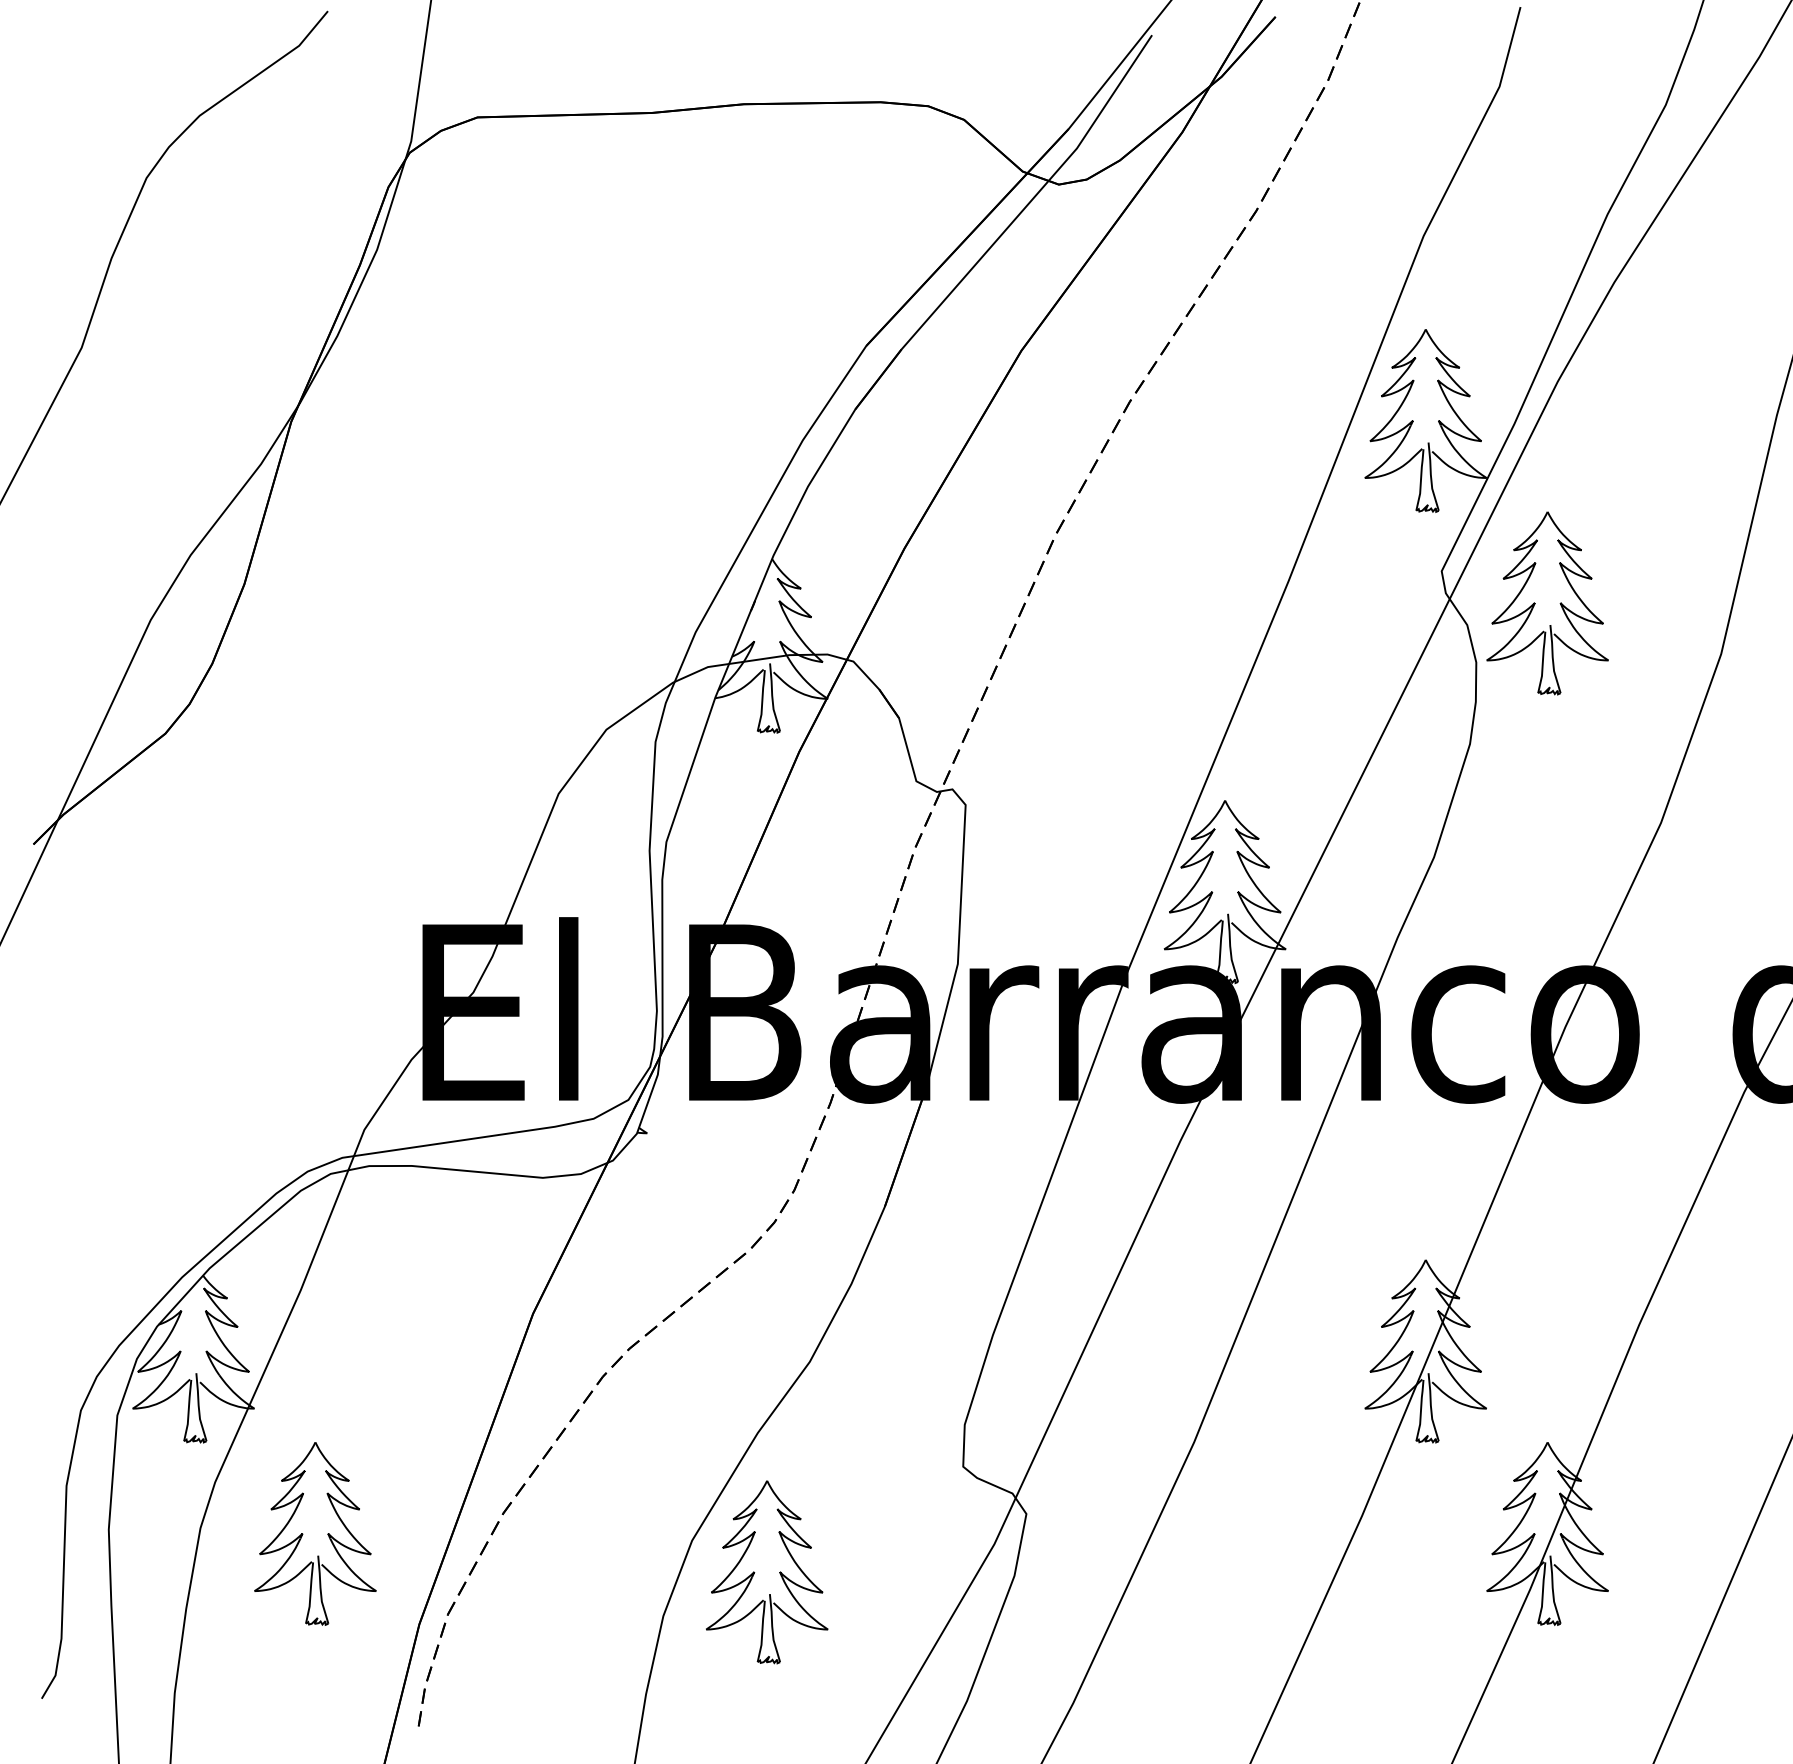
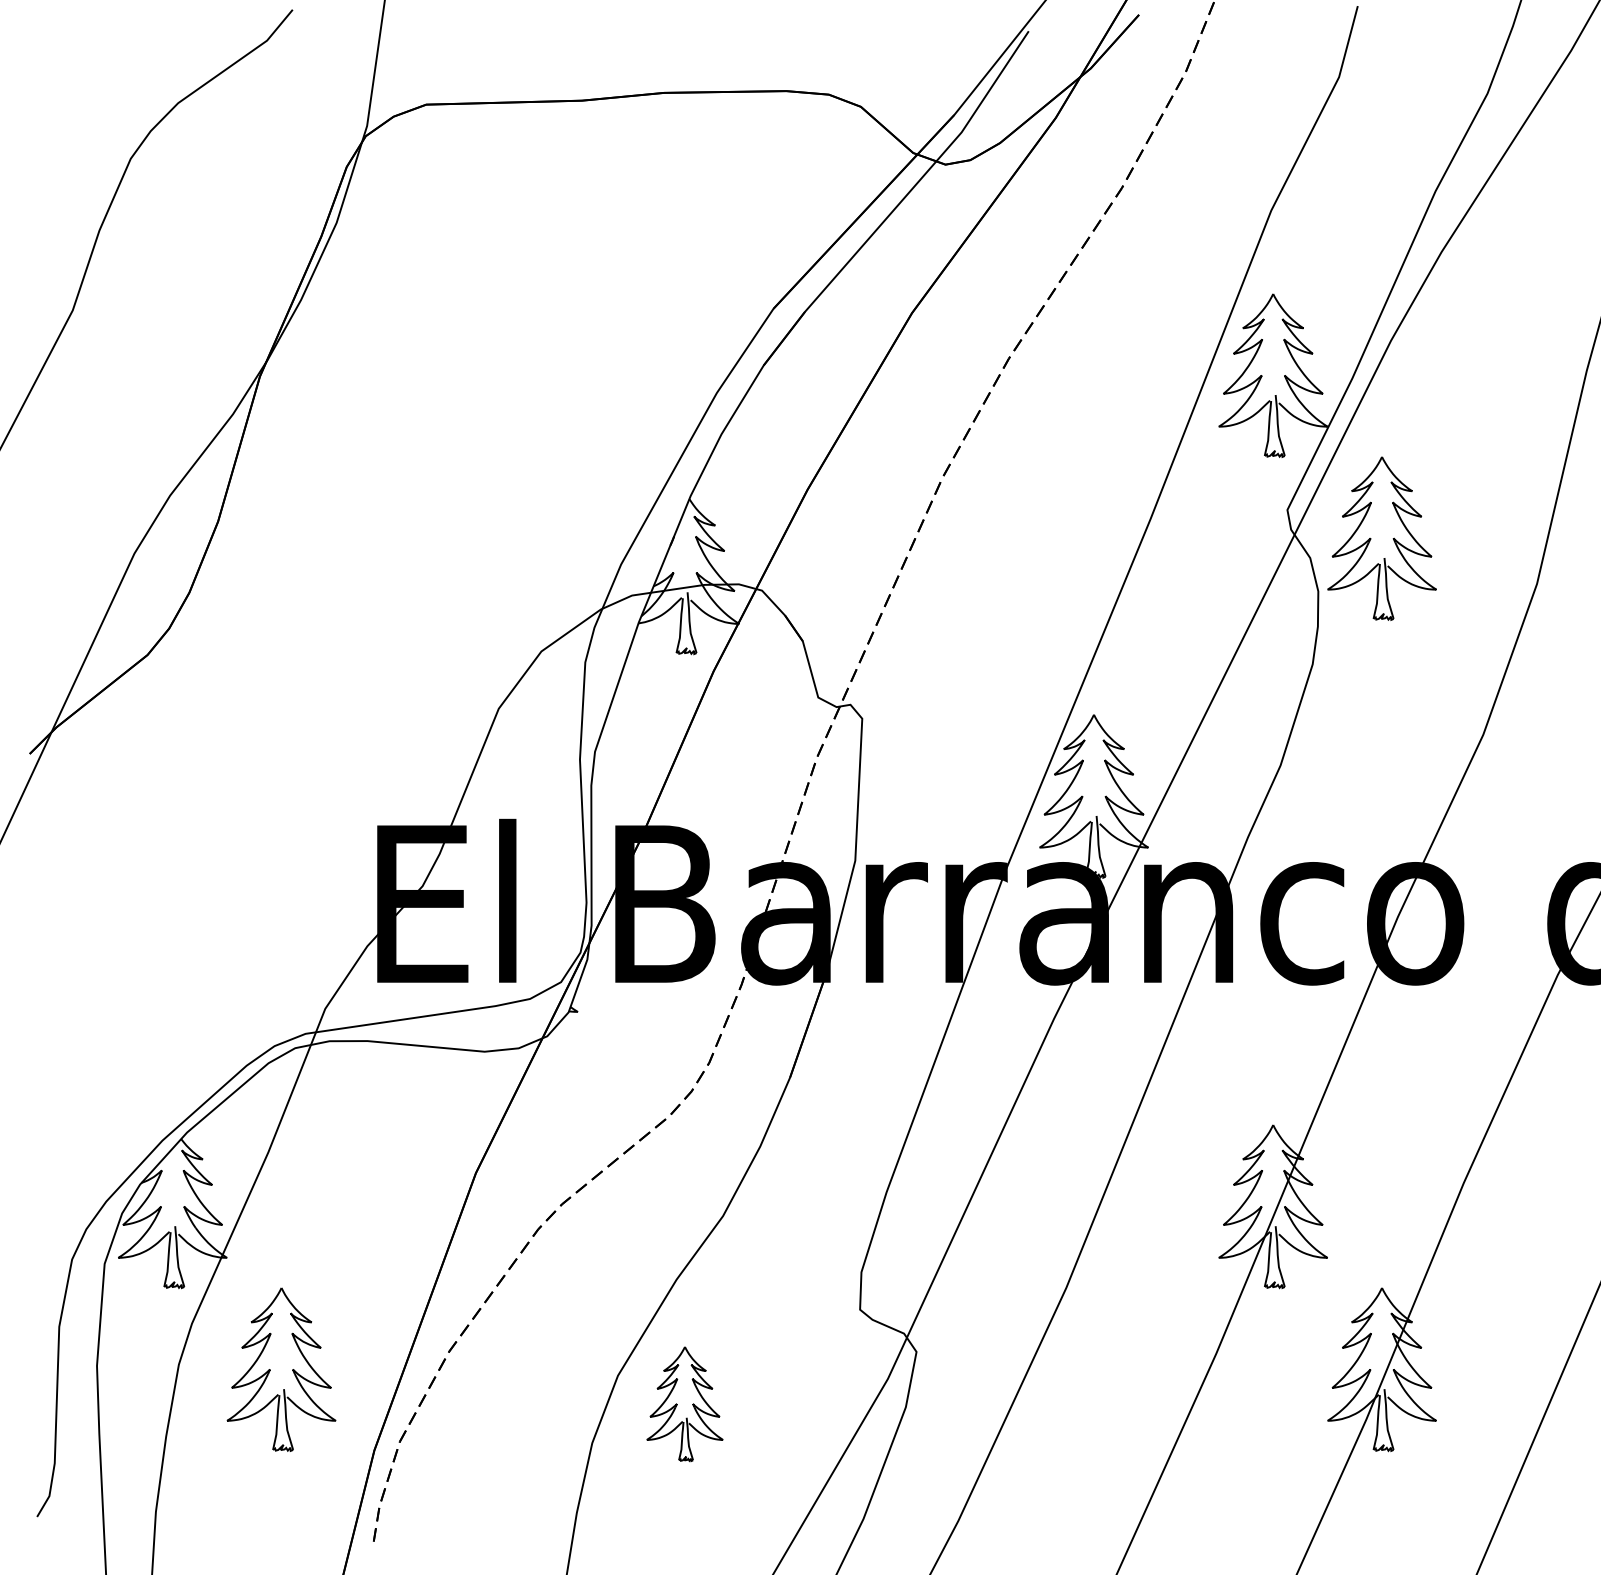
part: (766, 1572) -> (684, 1404), size x0.7

